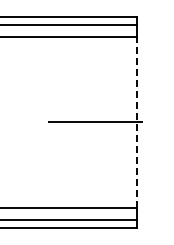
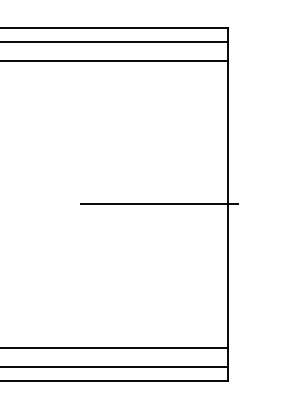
line: (136, 122) -> (227, 204), dashed -> solid

